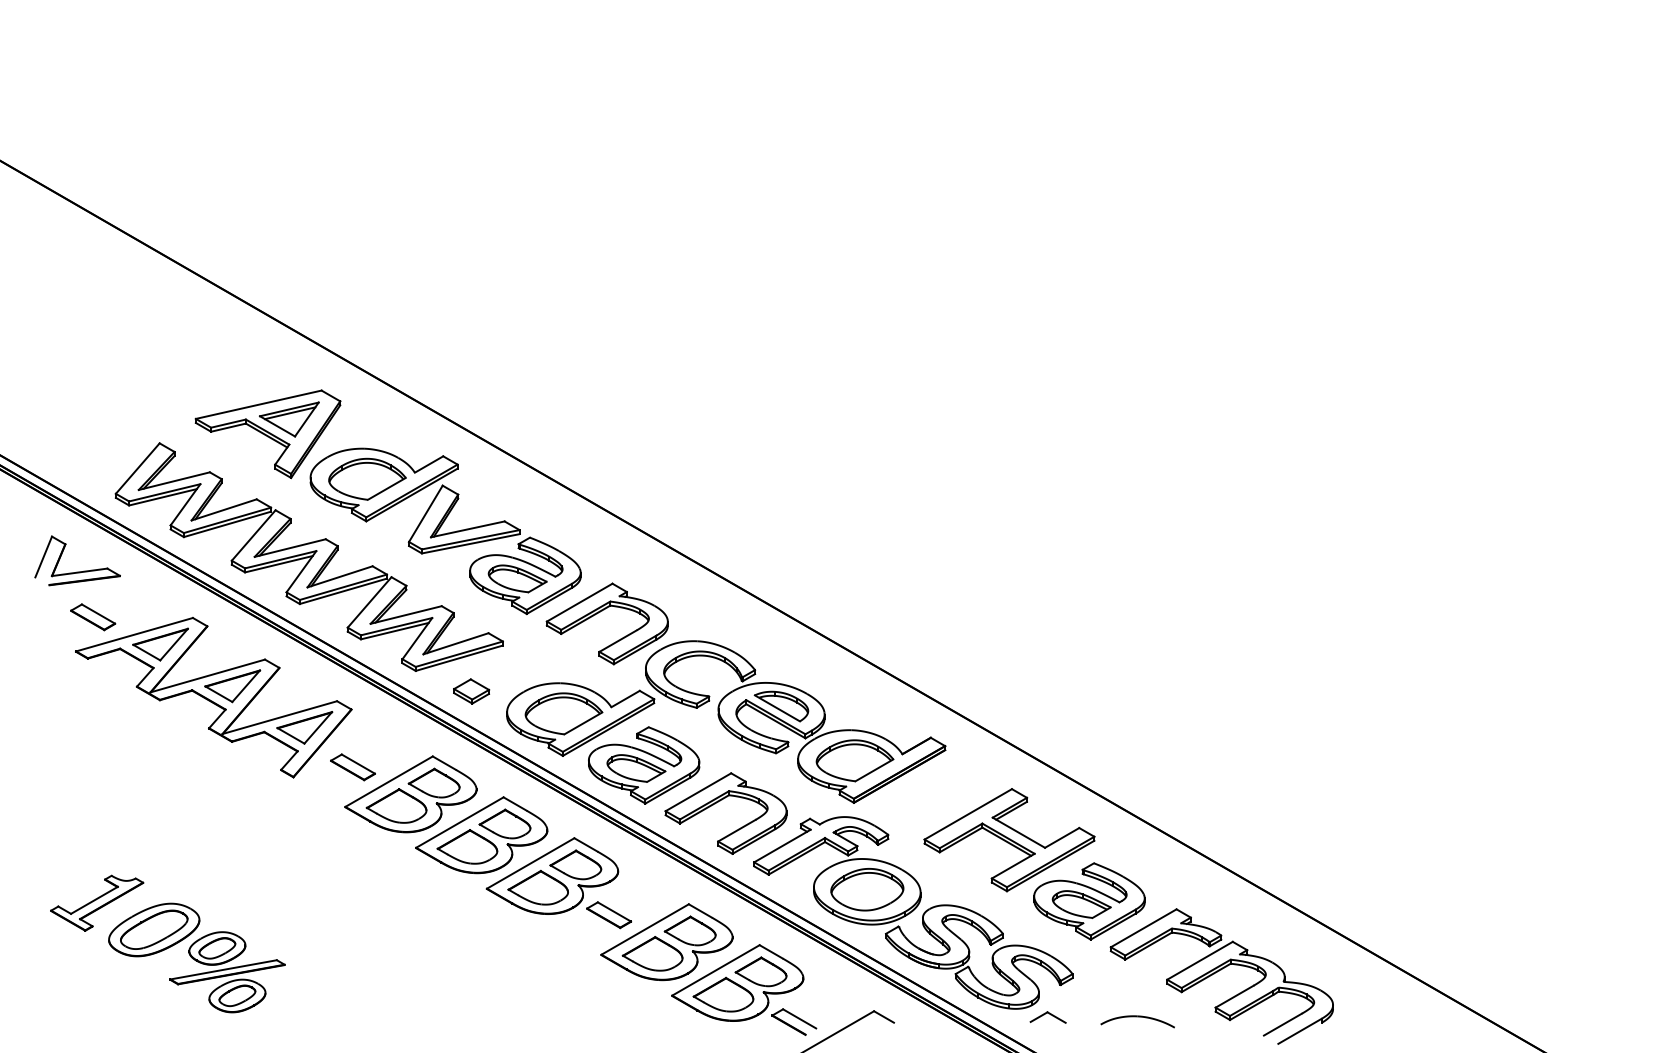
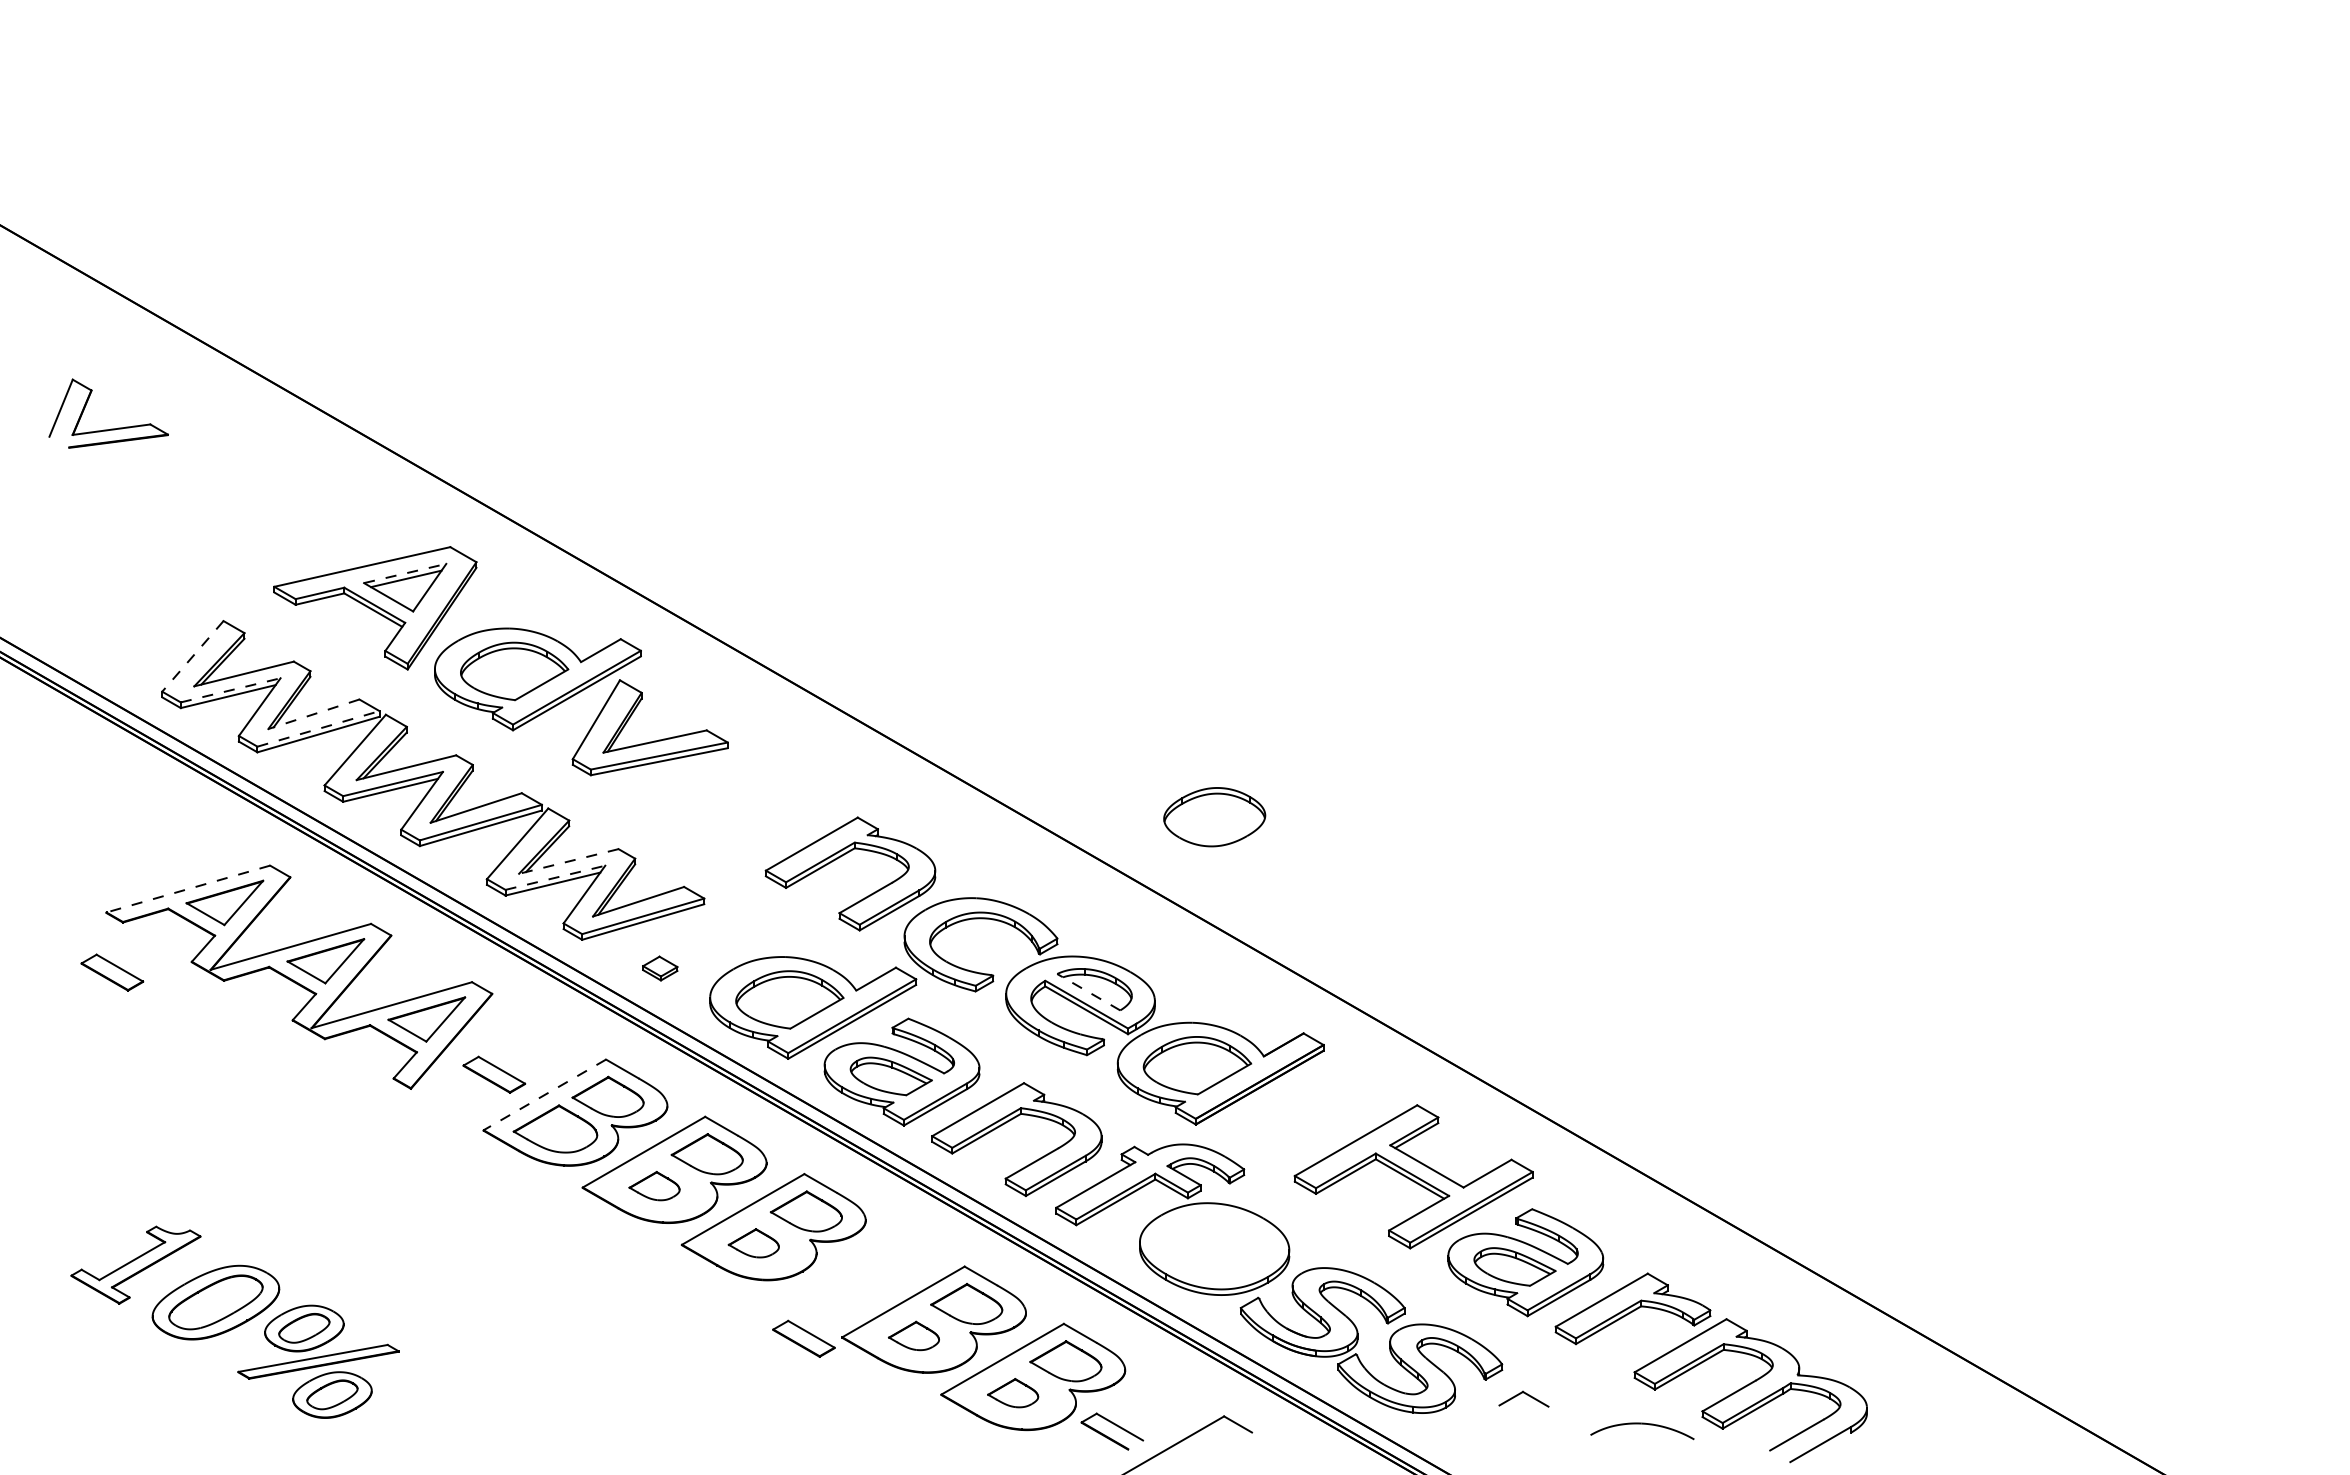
line: (289, 409) -> (405, 573), solid -> dashed
line: (137, 468) -> (192, 656), solid -> dashed
line: (165, 492) -> (231, 690), solid -> dashed
line: (223, 510) -> (313, 714), solid -> dashed
line: (227, 520) -> (318, 728), solid -> dashed
part: (78, 571) -> (110, 428), moved
part: (525, 575) -> (735, 806), removed
line: (405, 615) -> (568, 861), solid -> dashed
part: (93, 617) -> (112, 972), moved
line: (396, 626) -> (555, 877), solid -> dashed
line: (133, 635) -> (187, 889), solid -> dashed
part: (470, 691) -> (659, 968), size x0.7
line: (777, 707) -> (1088, 991), solid -> dashed
line: (388, 781) -> (544, 1094), solid -> dashed
part: (467, 846) -> (654, 1185), size x0.6
part: (538, 887) -> (753, 1242), size x0.6
part: (867, 889) -> (1214, 817), moved
part: (608, 914) -> (803, 1338), moved
part: (652, 953) -> (913, 1335), size x0.6
part: (722, 994) -> (1012, 1392), size x0.6
part: (1047, 1017) -> (1523, 1398), moved
part: (1137, 1017) -> (1642, 1424), moved

